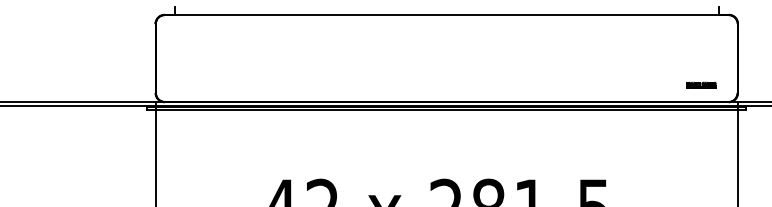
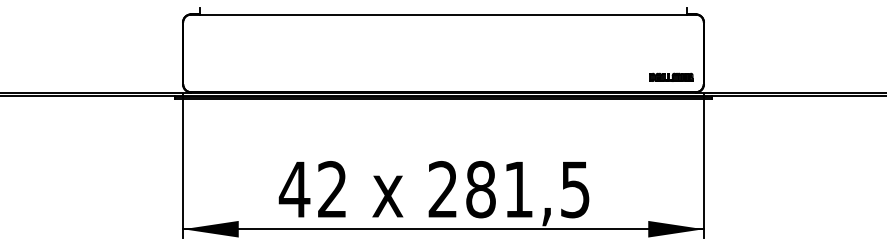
part: (701, 84) -> (671, 76), size x1.67

